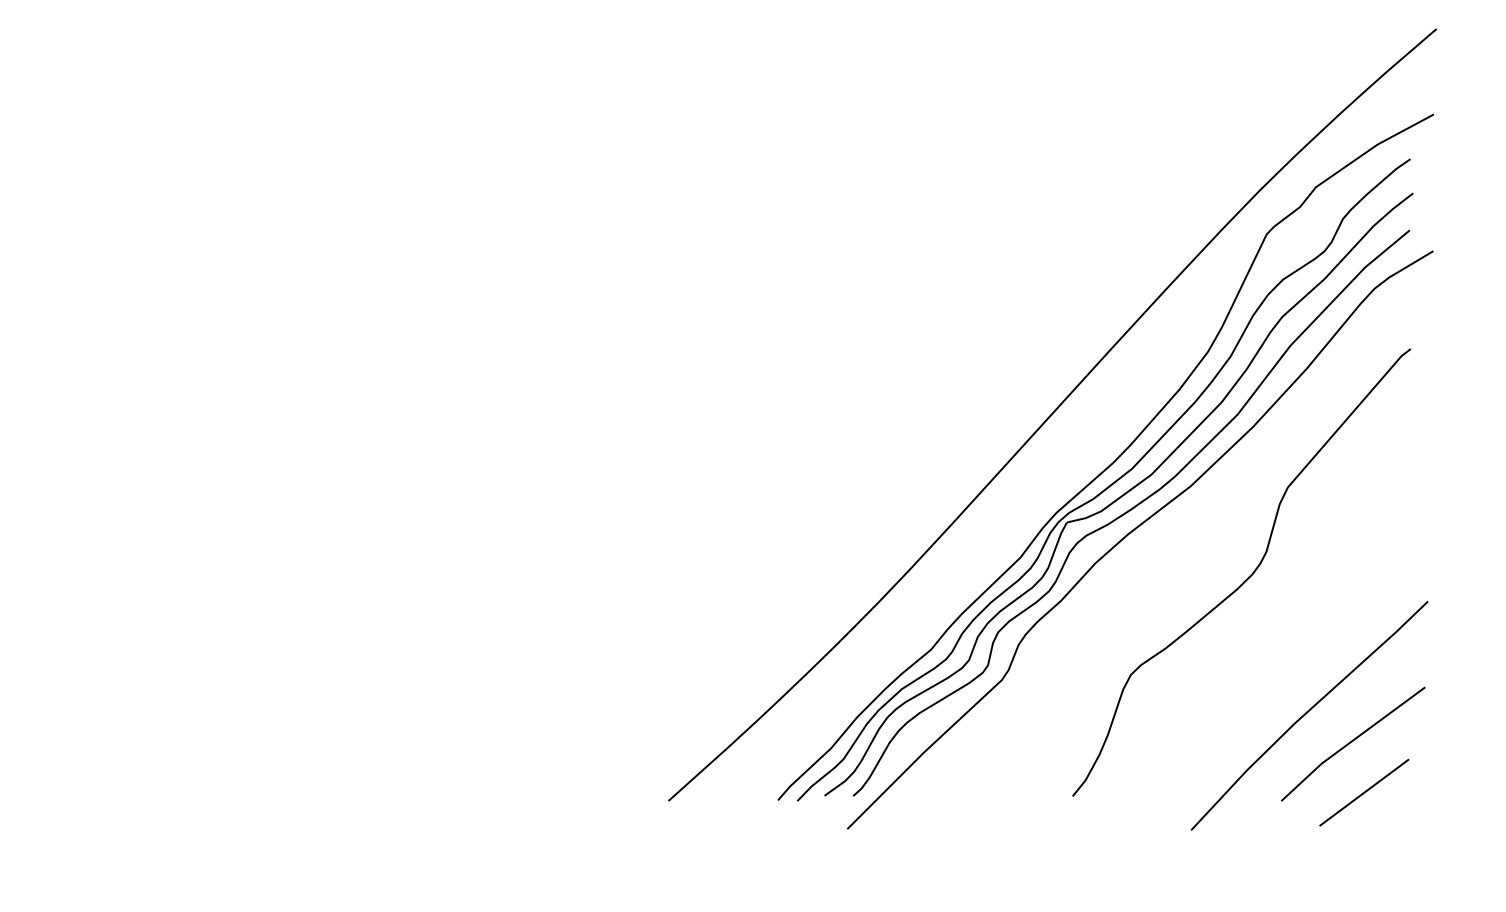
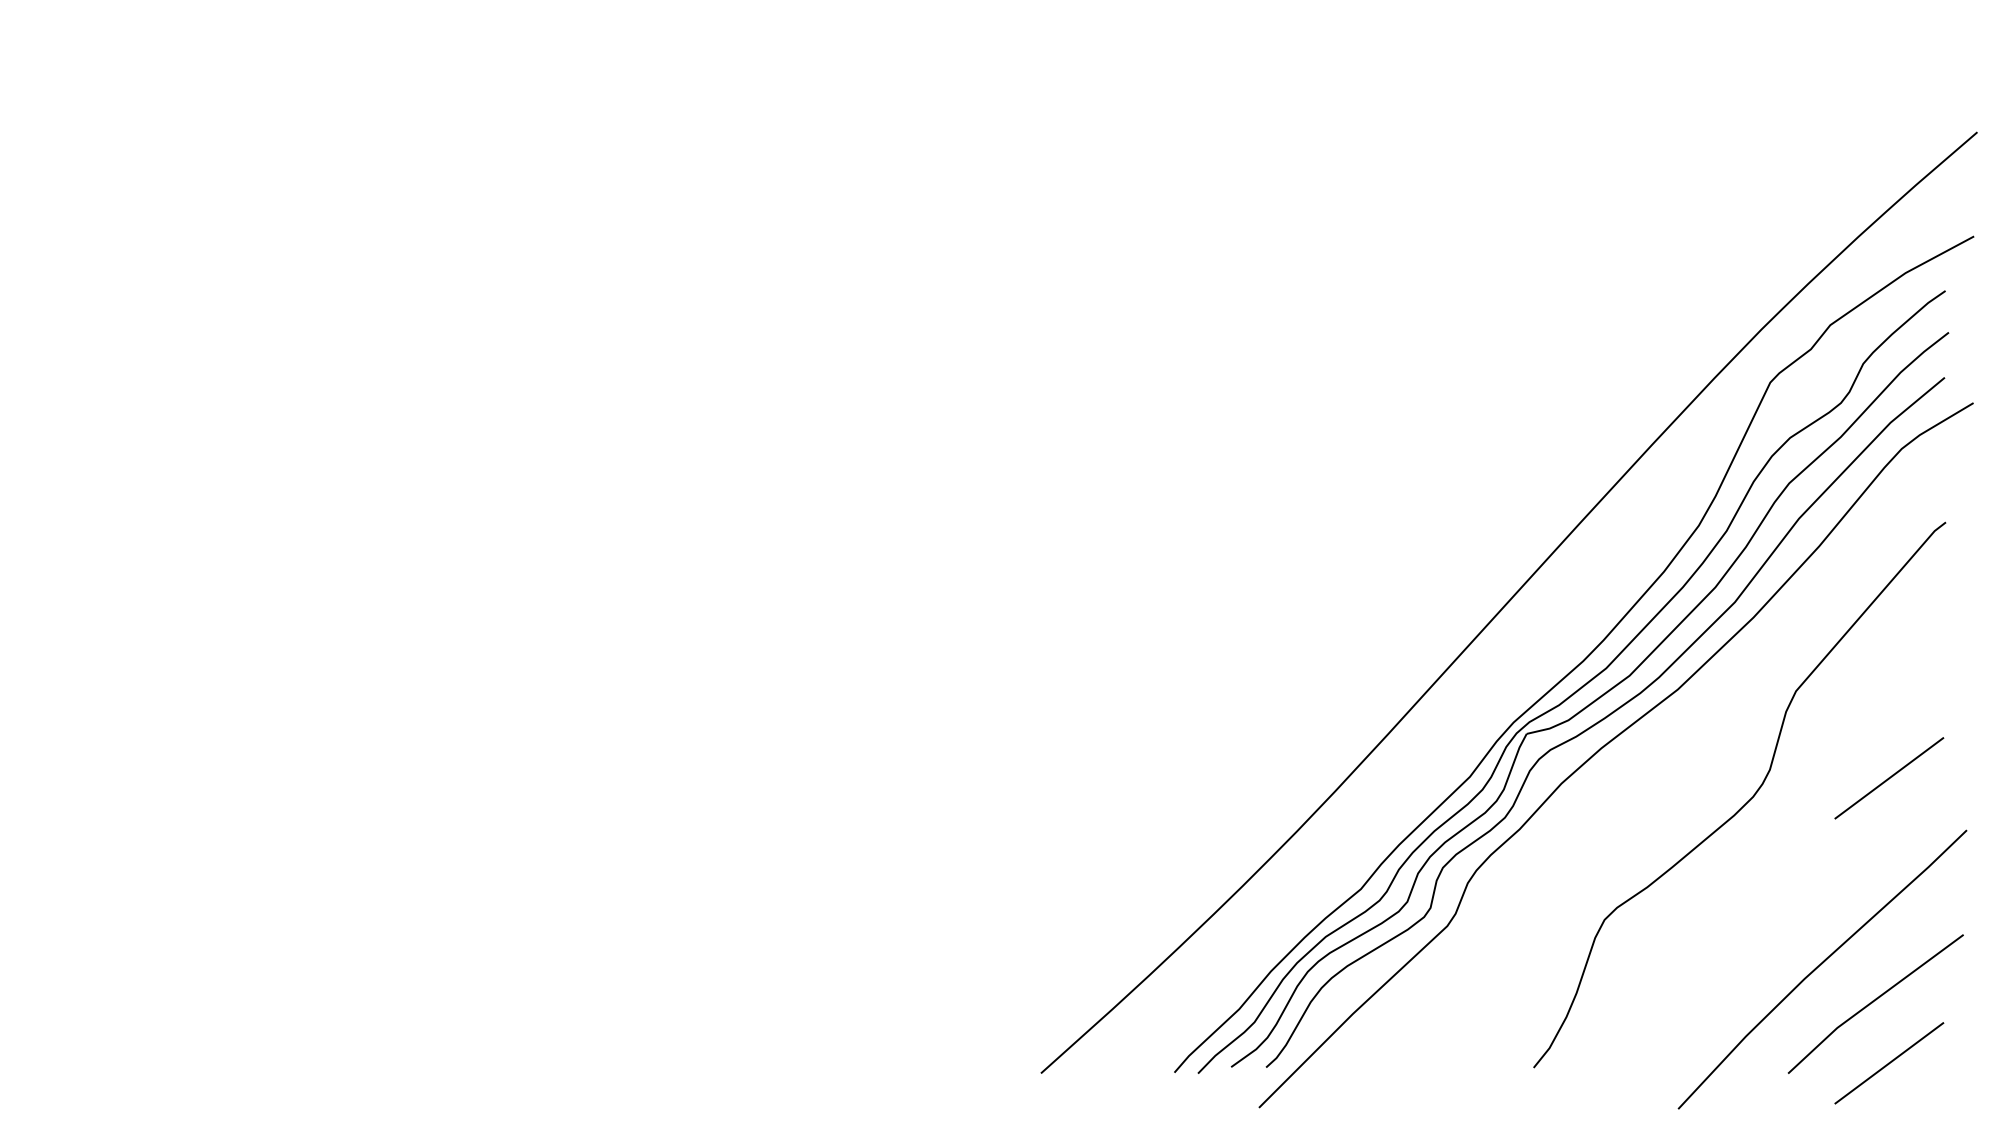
line: (1364, 559) -> (1889, 778), added

